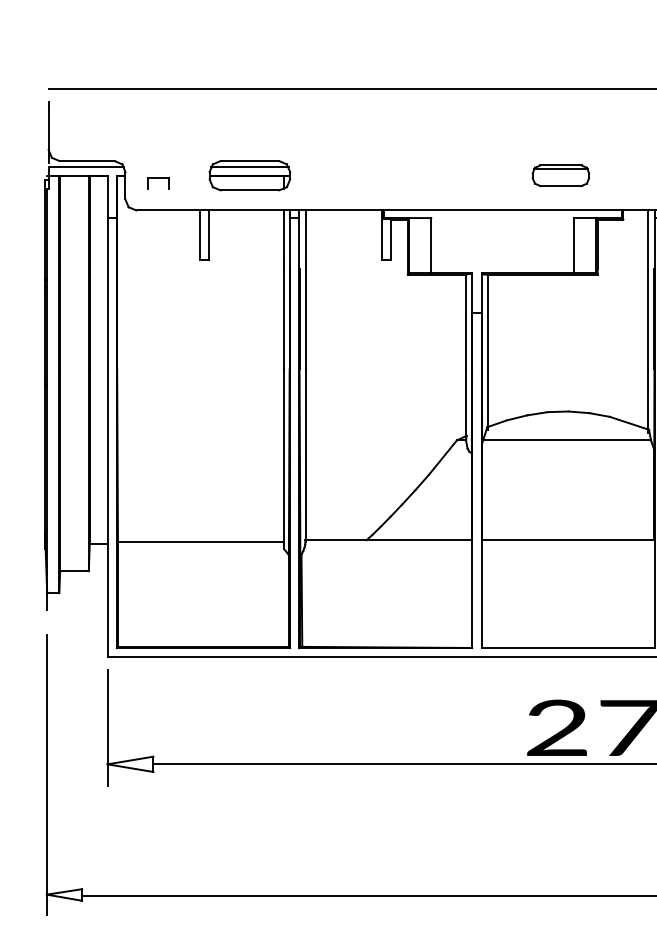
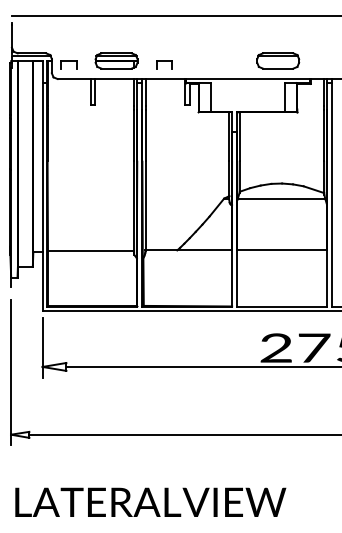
part: (561, 174) -> (278, 60), size x1.43
part: (157, 182) -> (68, 64), size x1.43
part: (342, 182) -> (164, 64), added

